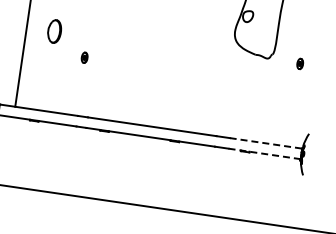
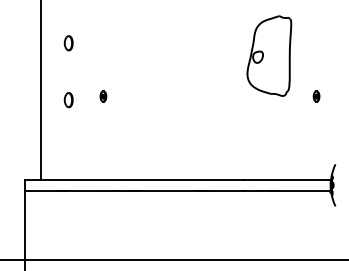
part: (54, 32) -> (68, 100), size x0.62
part: (84, 57) -> (103, 96), moved
line: (265, 143) -> (293, 180), dashed -> solid
line: (264, 153) -> (294, 190), dashed -> solid

